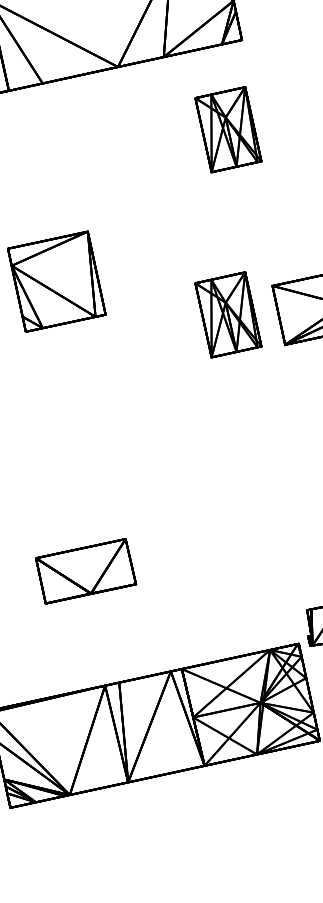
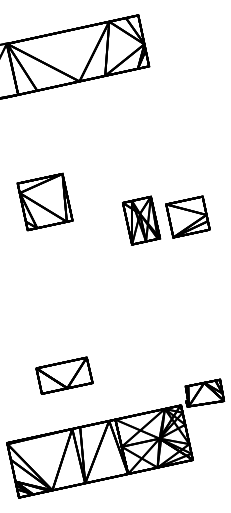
part: (228, 129) -> (141, 116), removed
part: (85, 570) -> (64, 375), moved

